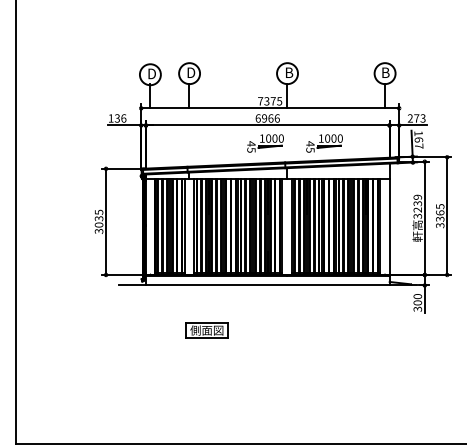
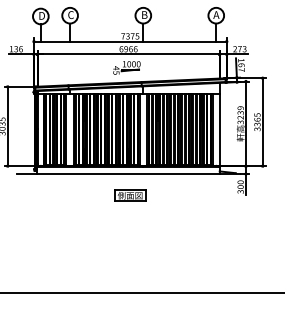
text: (191, 72) -> (71, 14), D -> C
text: (385, 72) -> (216, 14), B -> A
part: (324, 143) -> (170, 67), removed
part: (206, 330) -> (129, 195), moved

